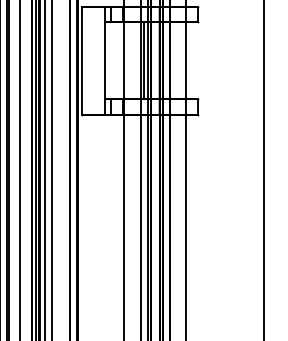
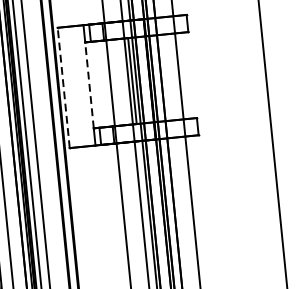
line: (82, 60) -> (63, 87), solid -> dashed
line: (105, 60) -> (89, 85), solid -> dashed

